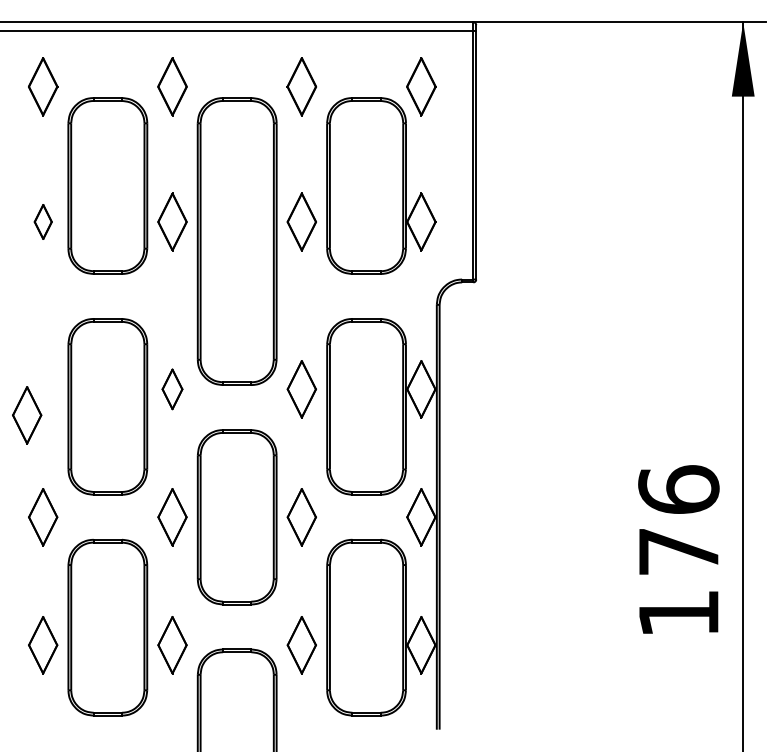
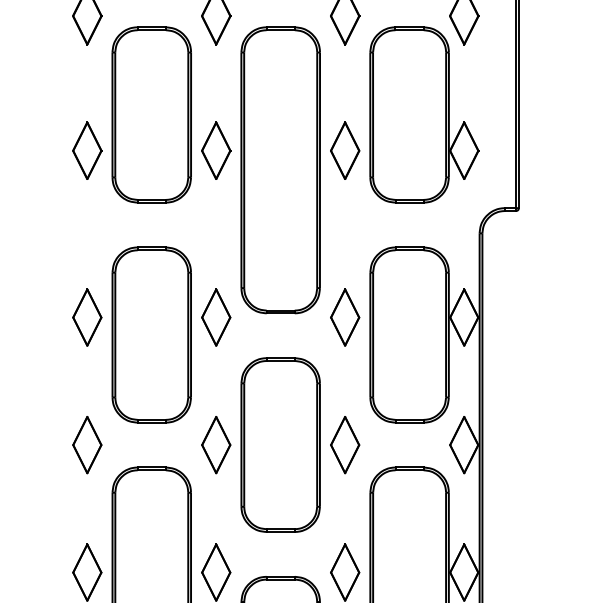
part: (43, 221) -> (87, 150), size x1.67
part: (172, 389) -> (216, 317), size x1.43
part: (27, 415) -> (87, 317), moved

